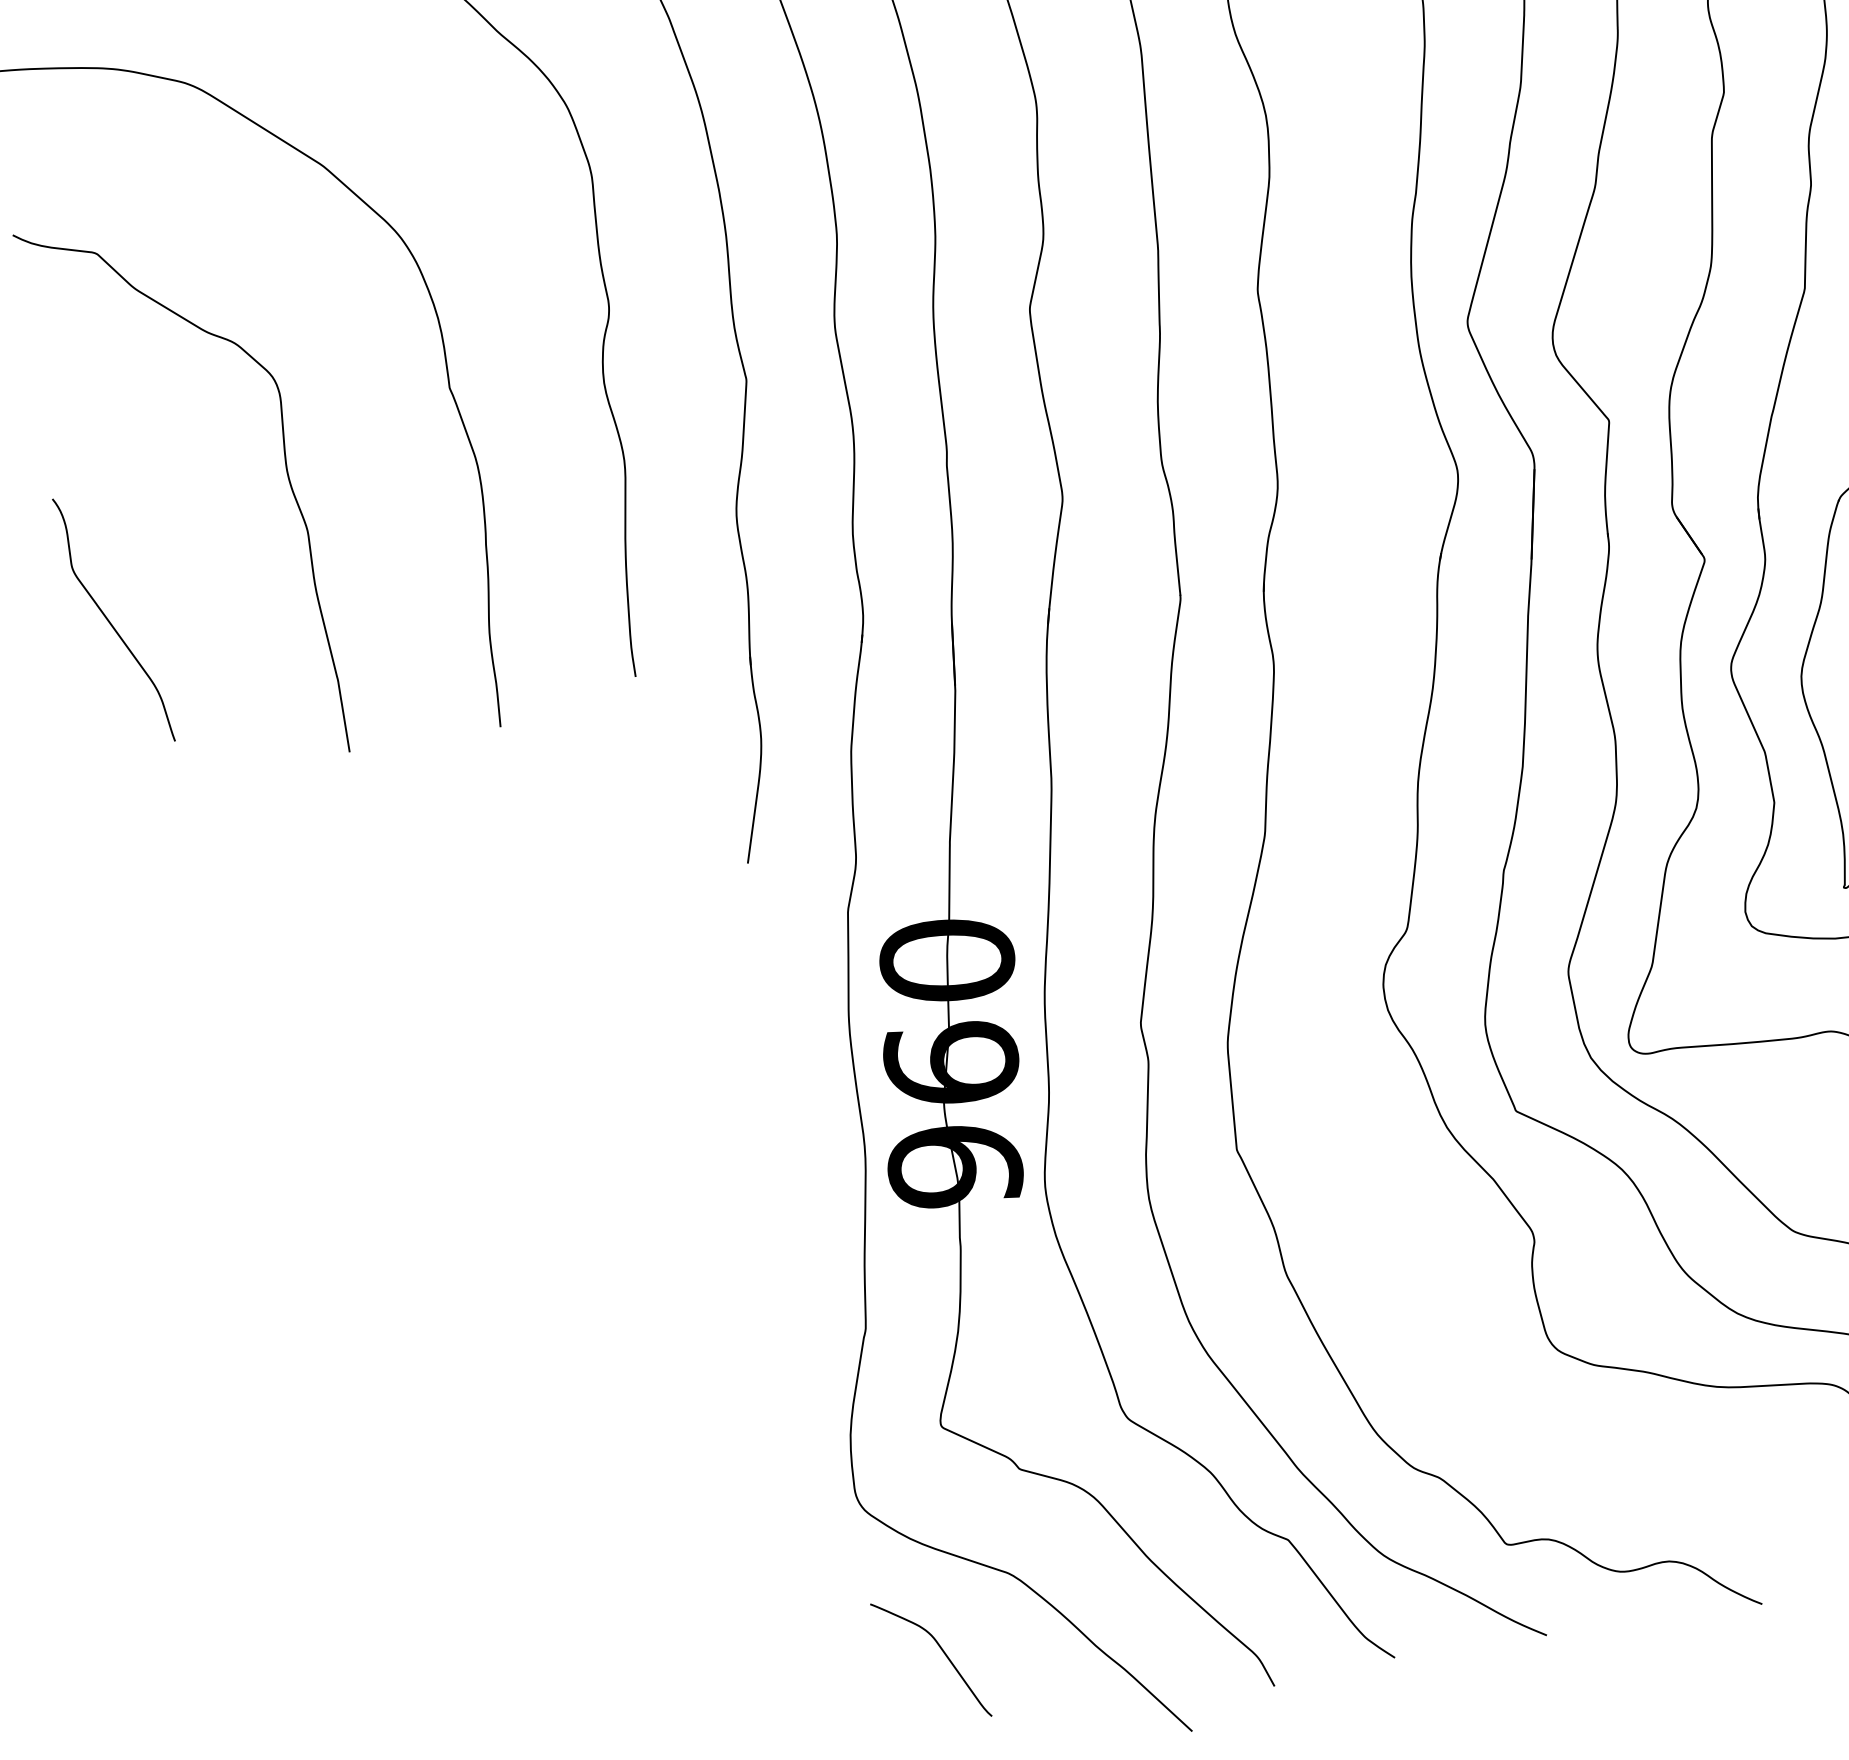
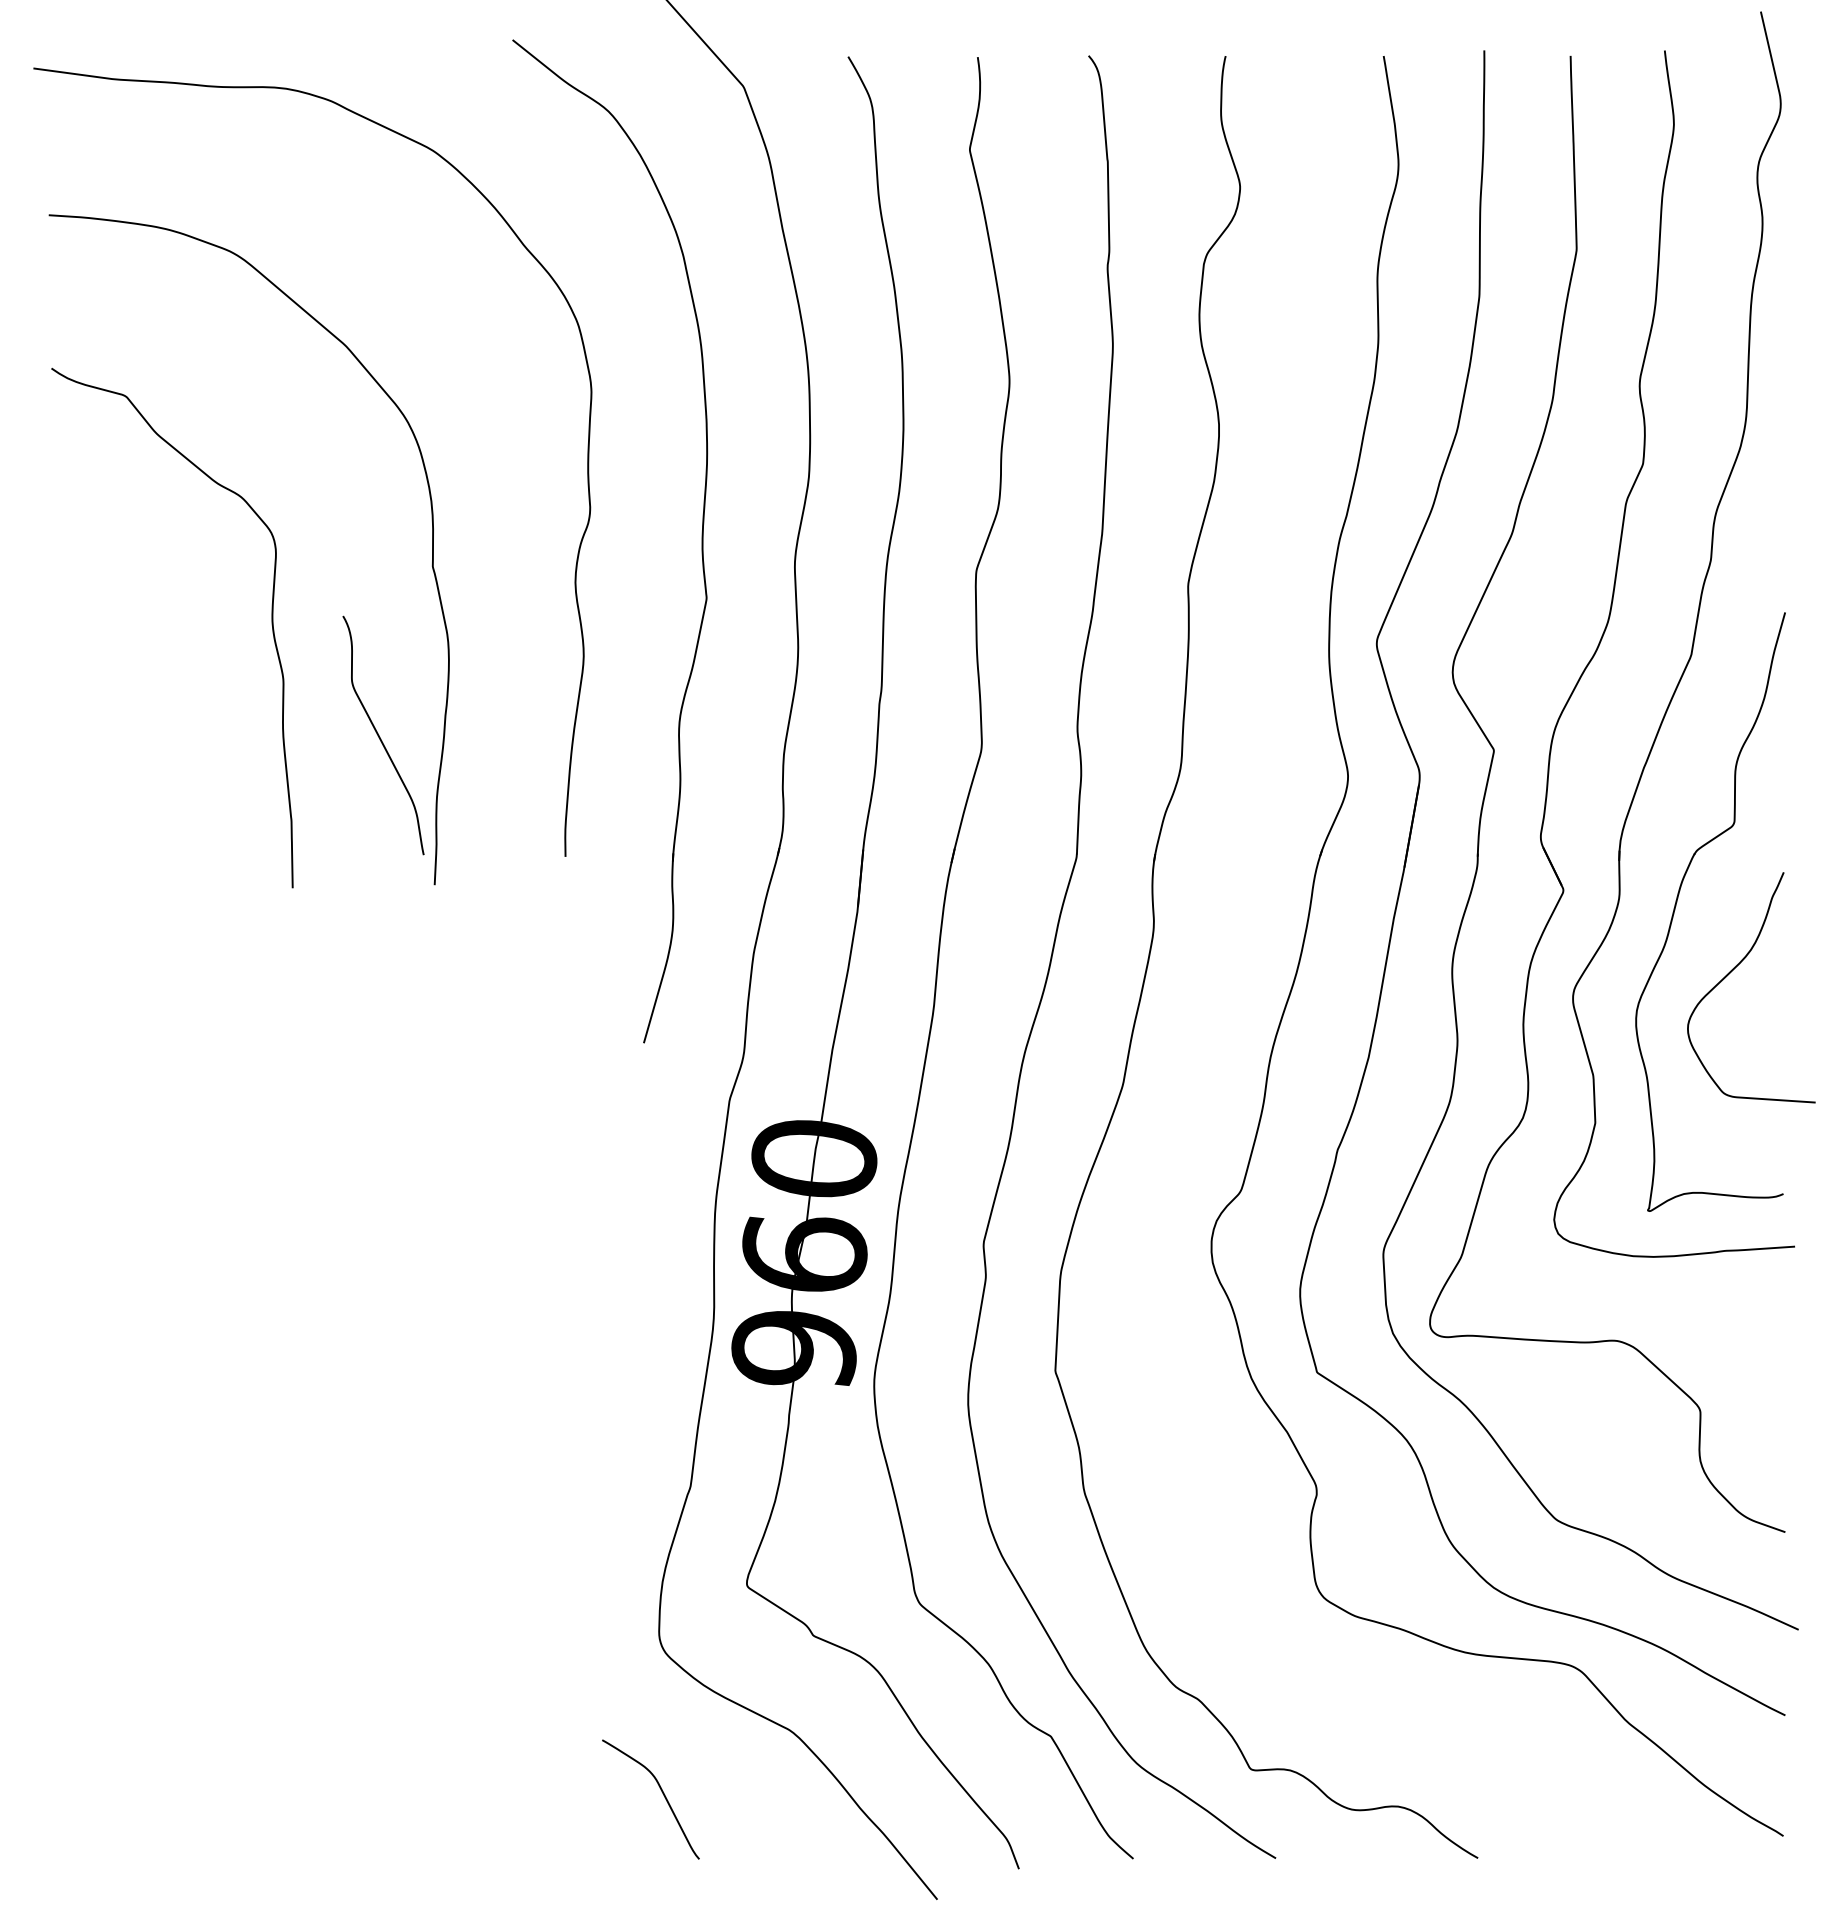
curve: (110, 622) -> (380, 737), moved
curve: (942, 1651) -> (662, 1793), moved

